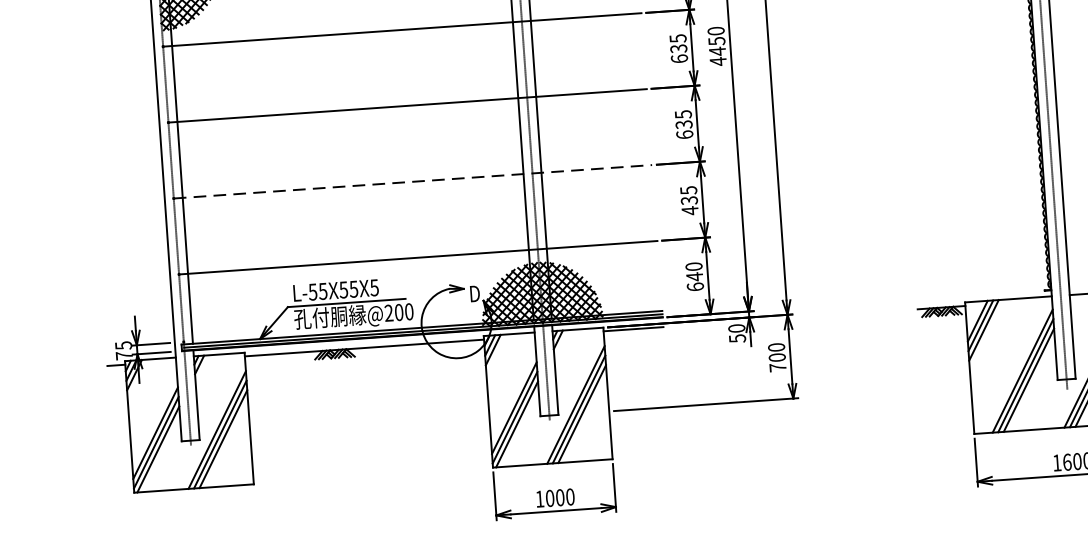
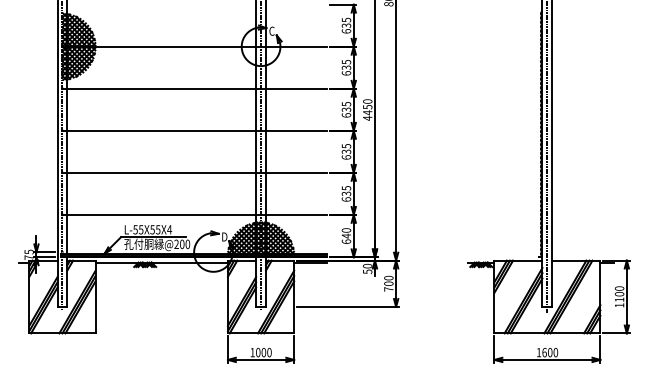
line: (414, 181) -> (195, 172), dashed -> solid
text: (690, 210) -> (346, 199), 435 -> 635
text: (374, 287) -> (169, 229), L-55X55X5 -> L-55X55X4

